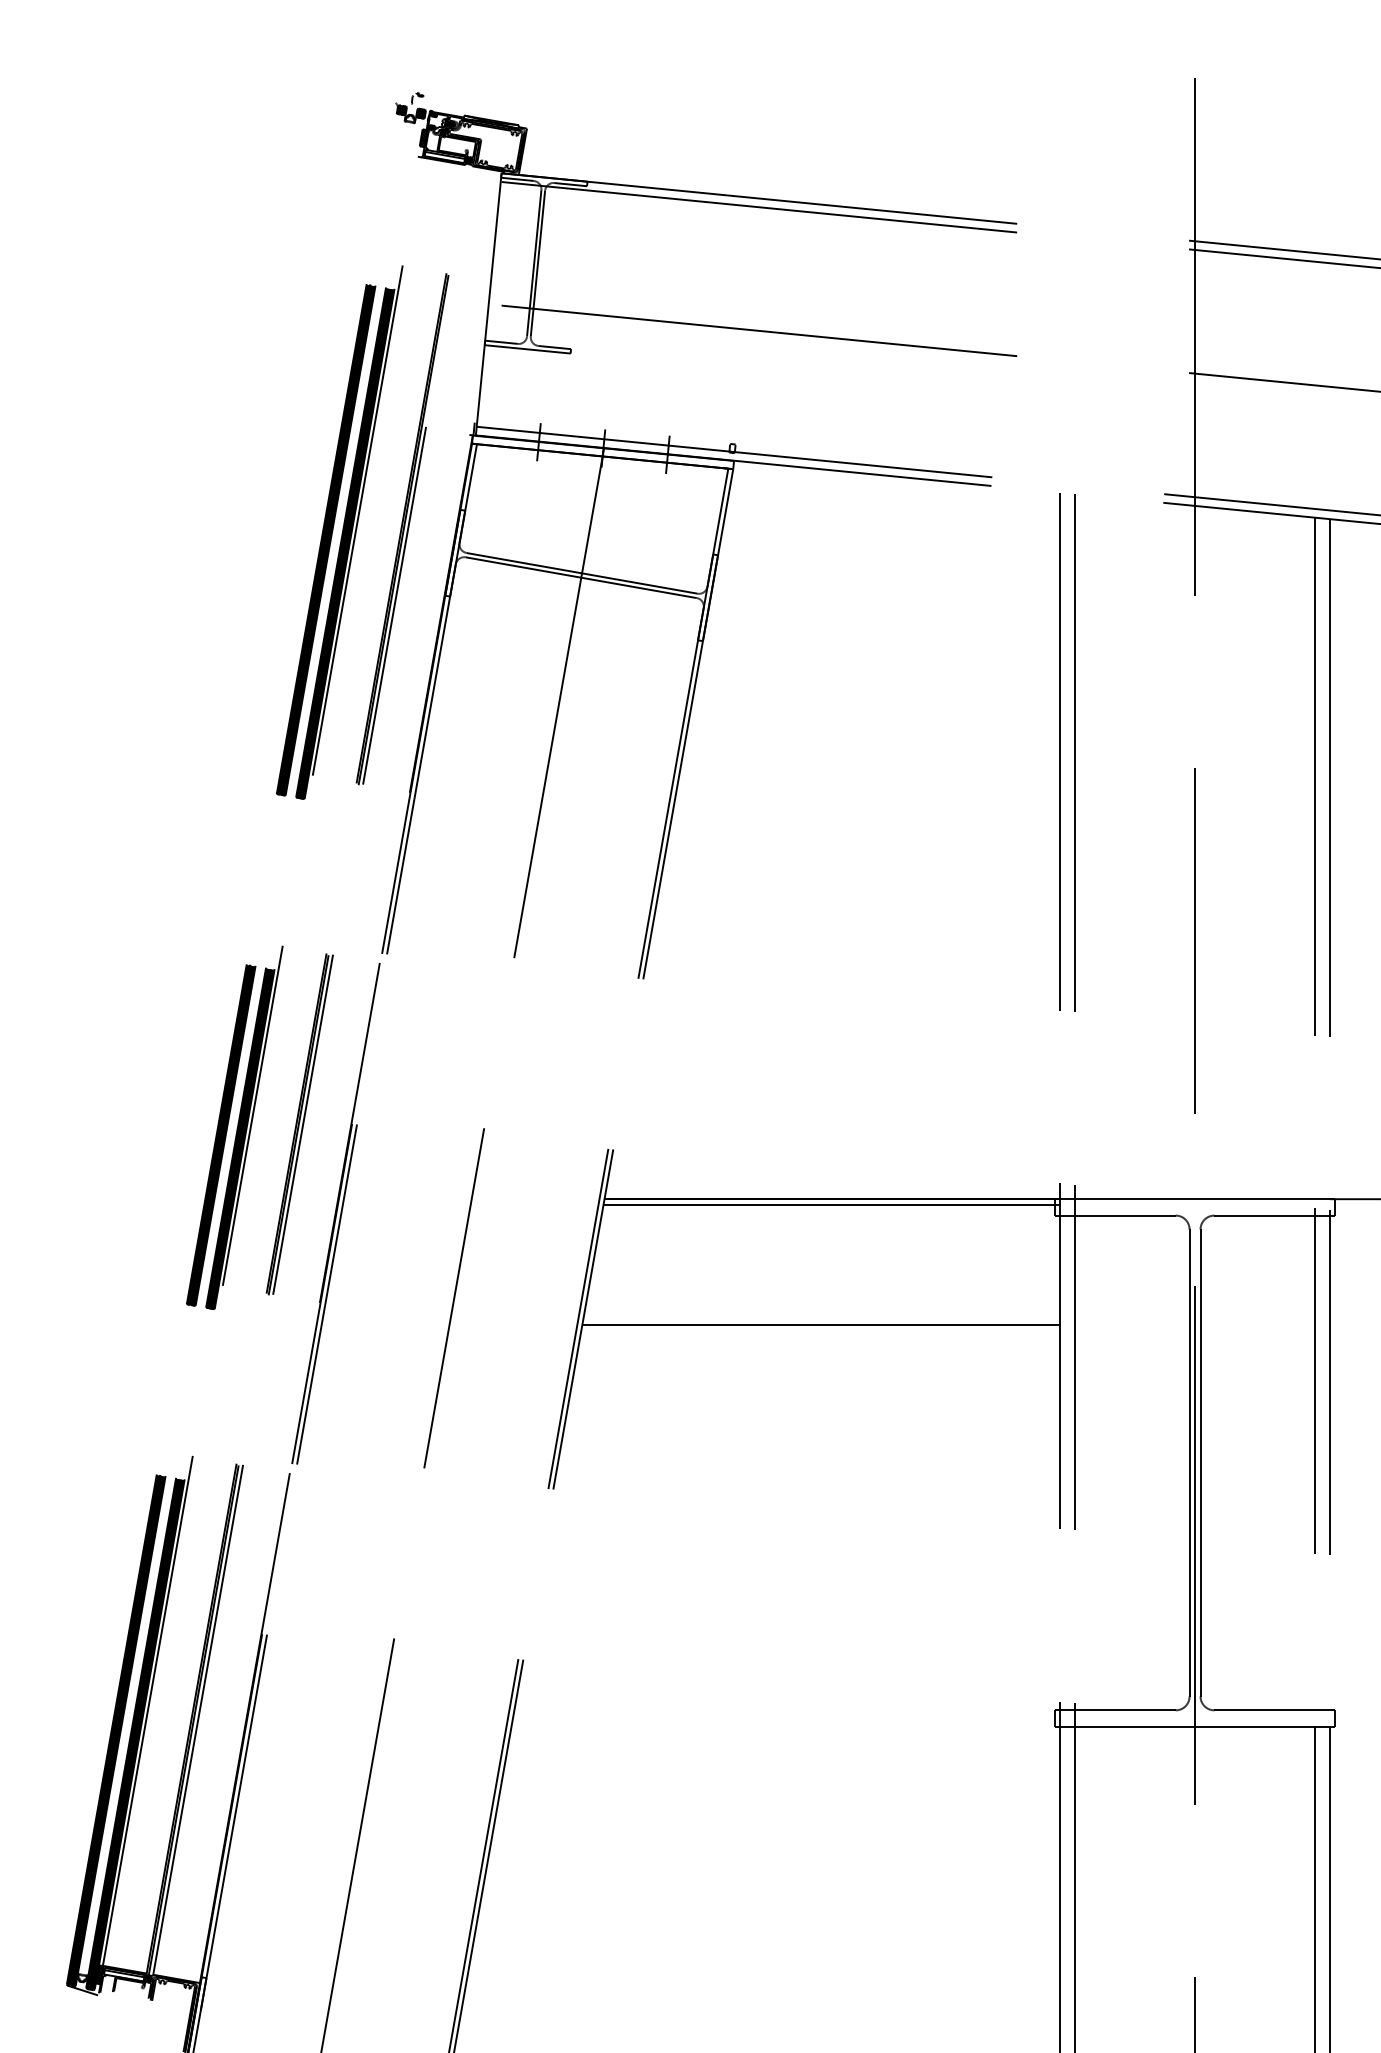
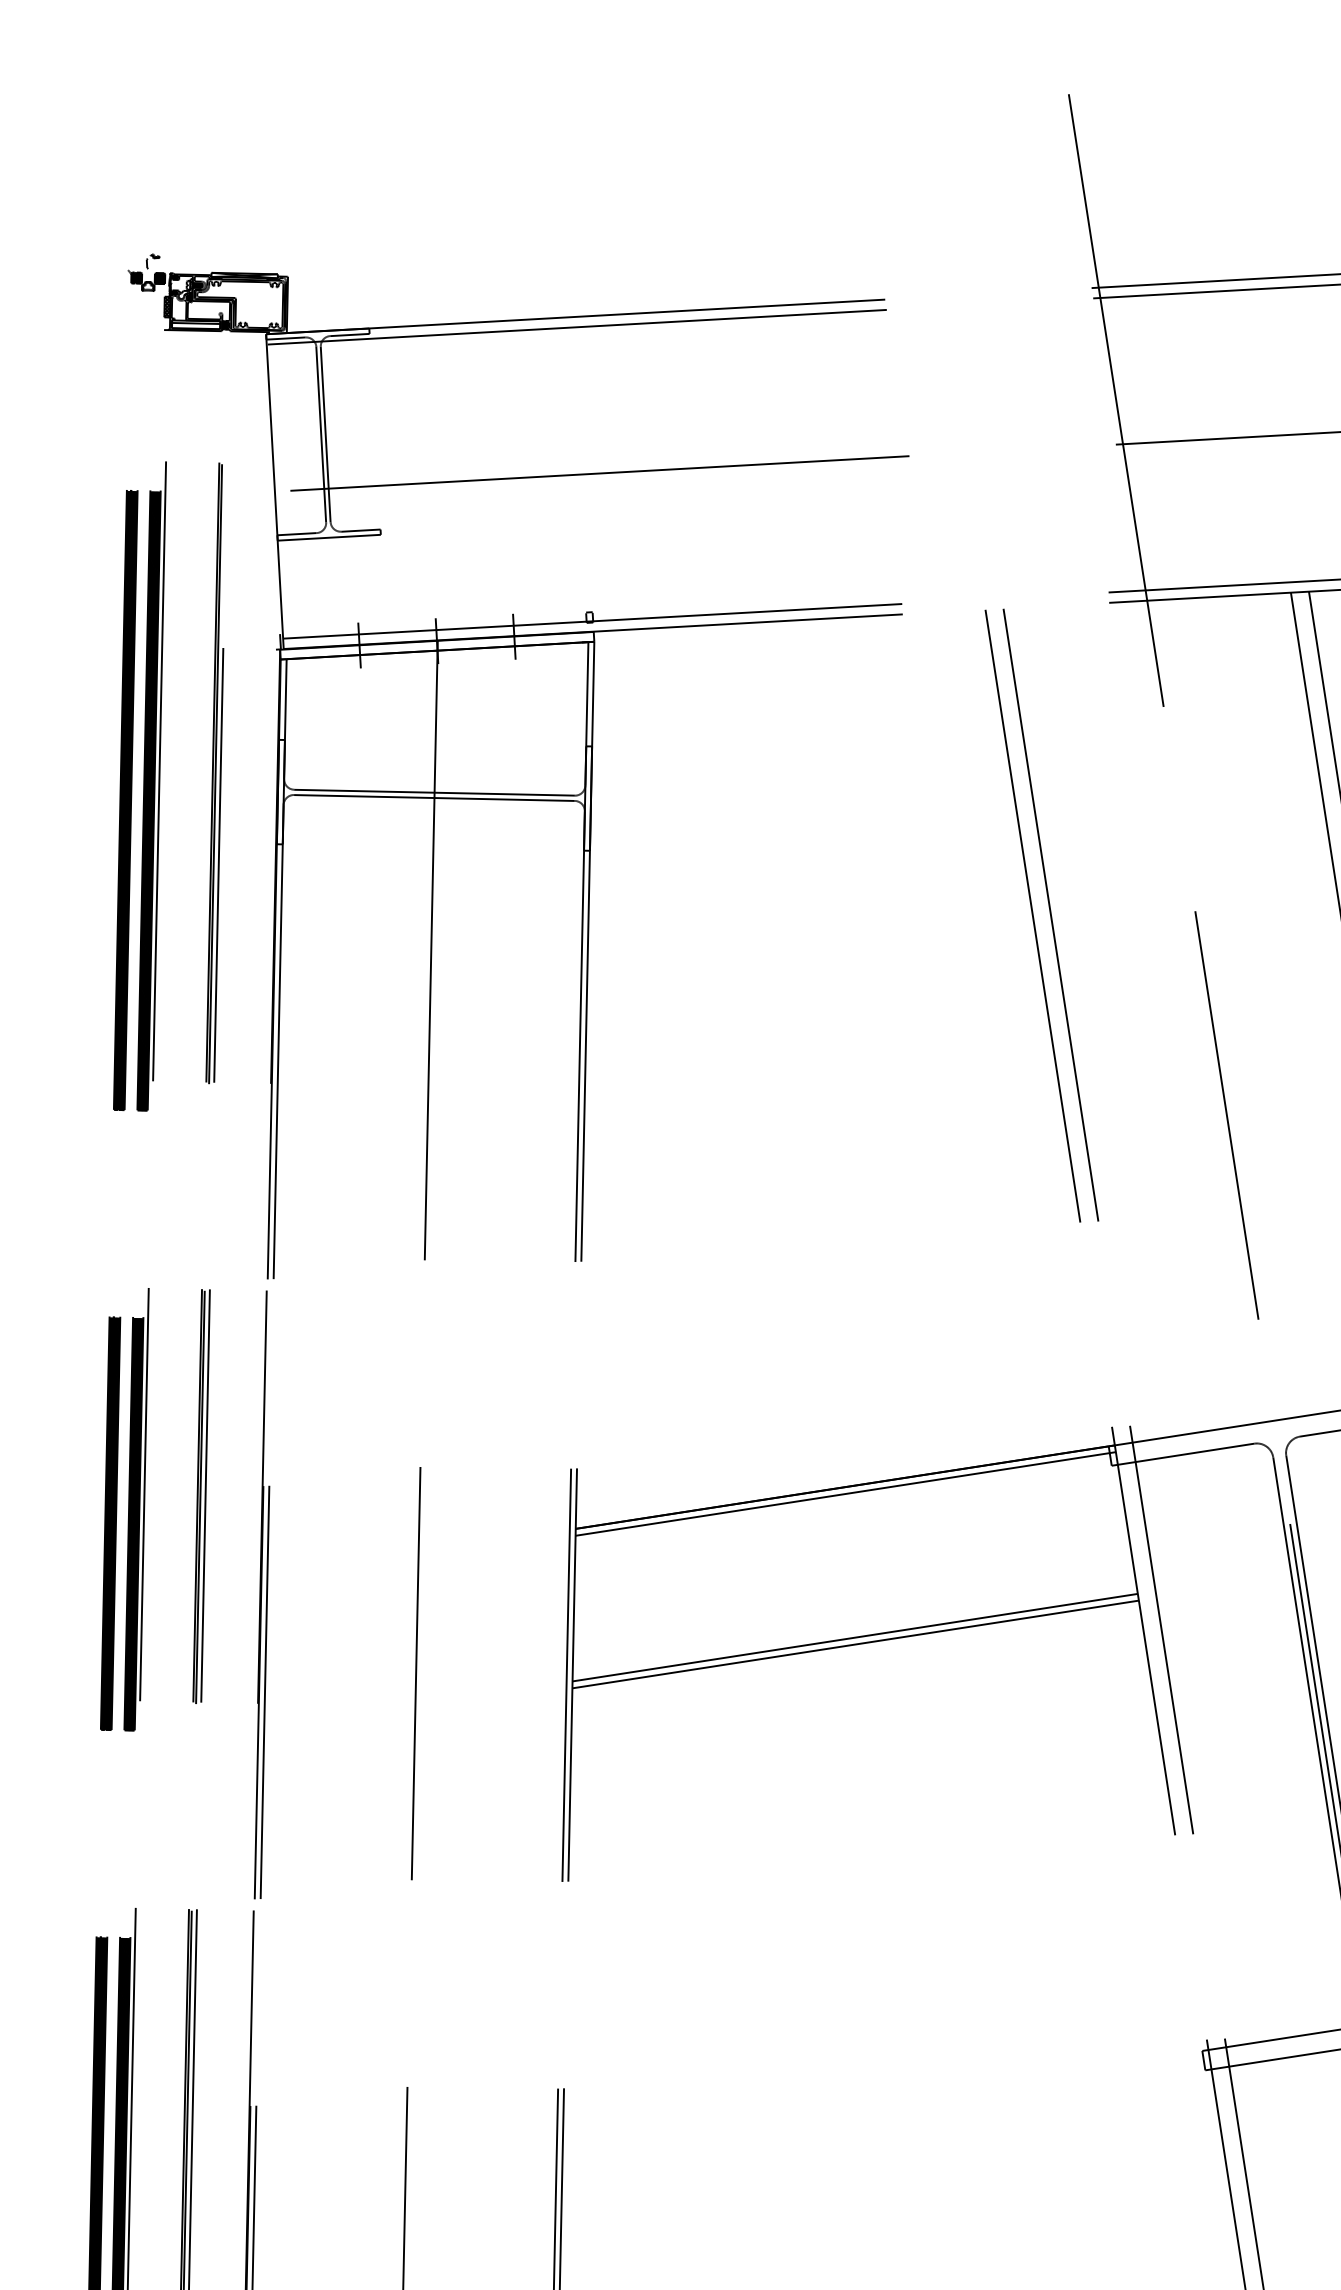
line: (820, 1330) -> (855, 1644), added

